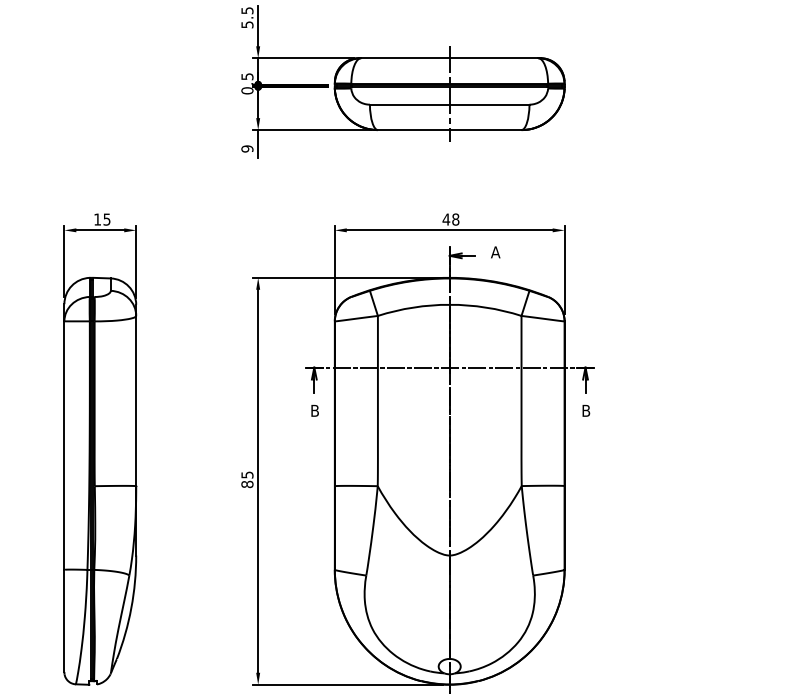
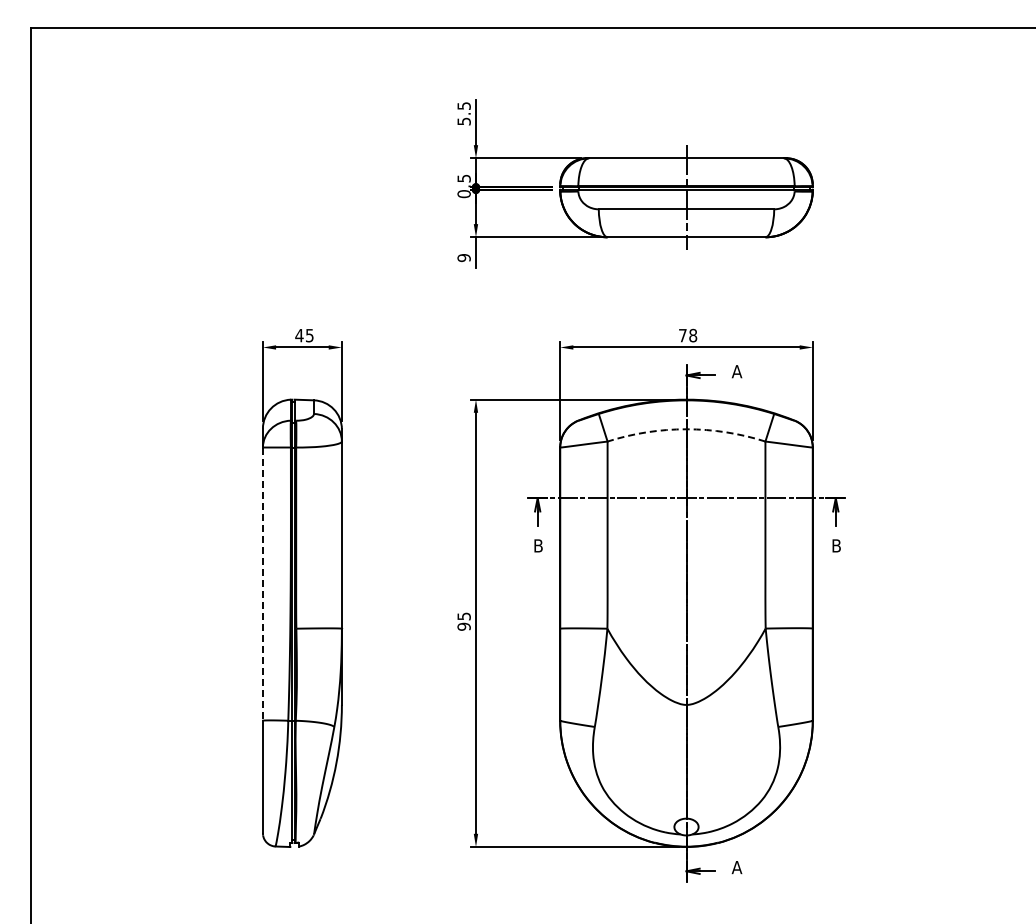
text: (97, 219) -> (299, 335), 15 -> 45
text: (446, 219) -> (682, 335), 48 -> 78
arc: (449, 304) -> (686, 429), solid -> dashed
line: (63, 445) -> (262, 584), solid -> dashed
text: (246, 484) -> (463, 626), 85 -> 95

